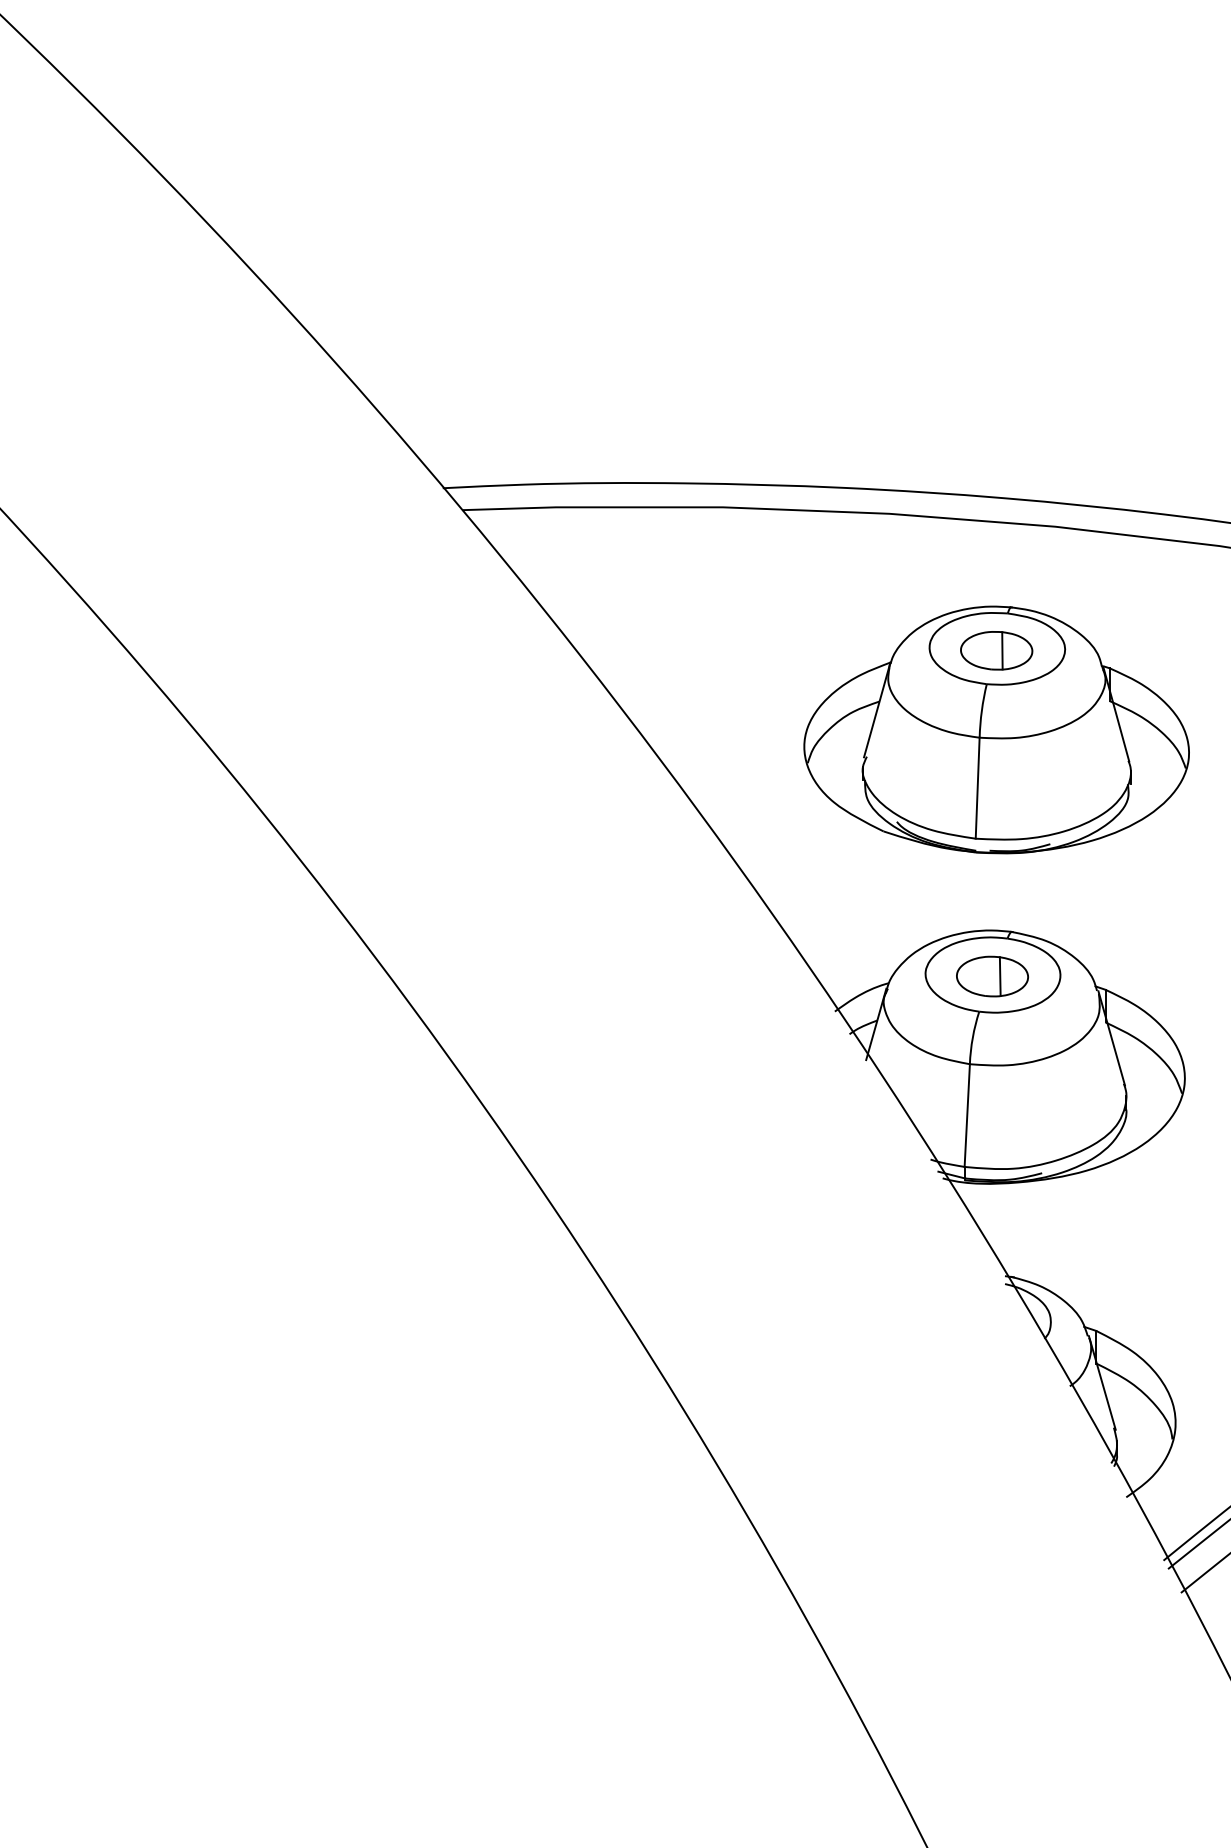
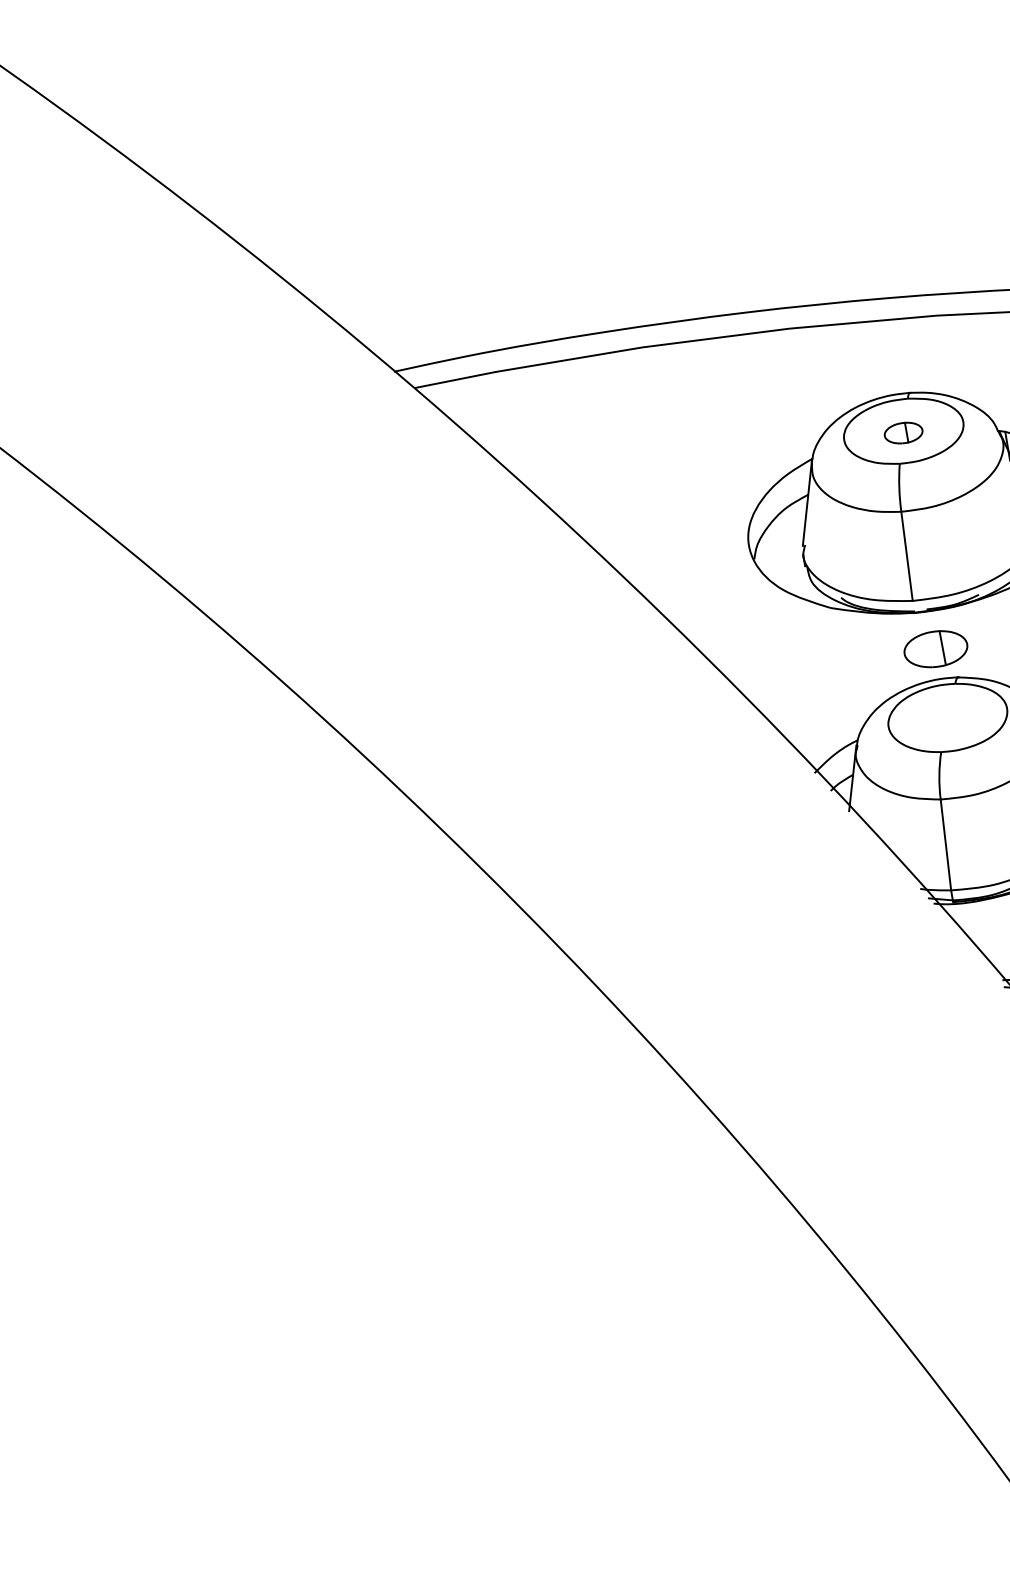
part: (996, 650) -> (903, 432), size x0.6
part: (992, 976) -> (935, 649), moved

